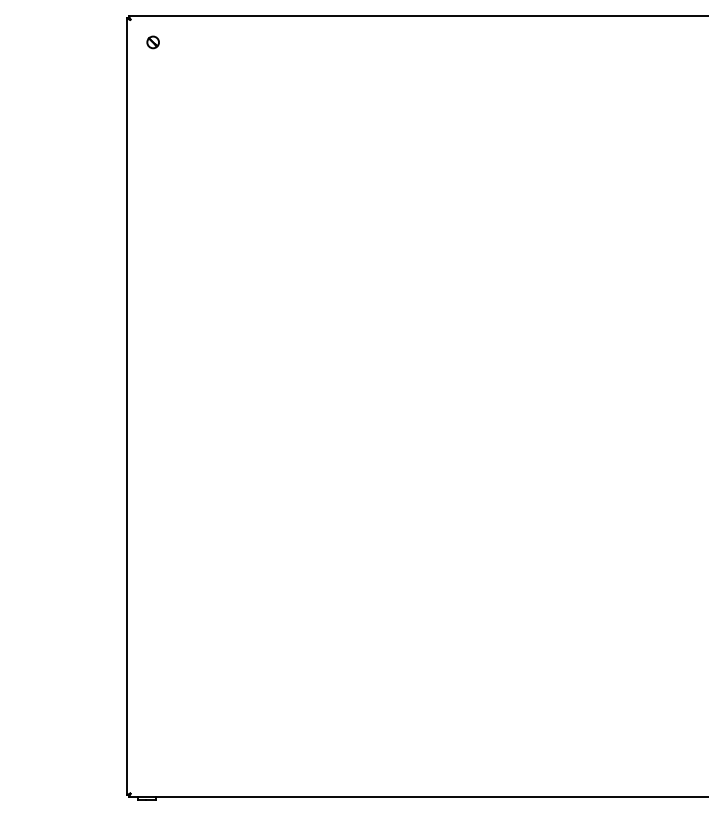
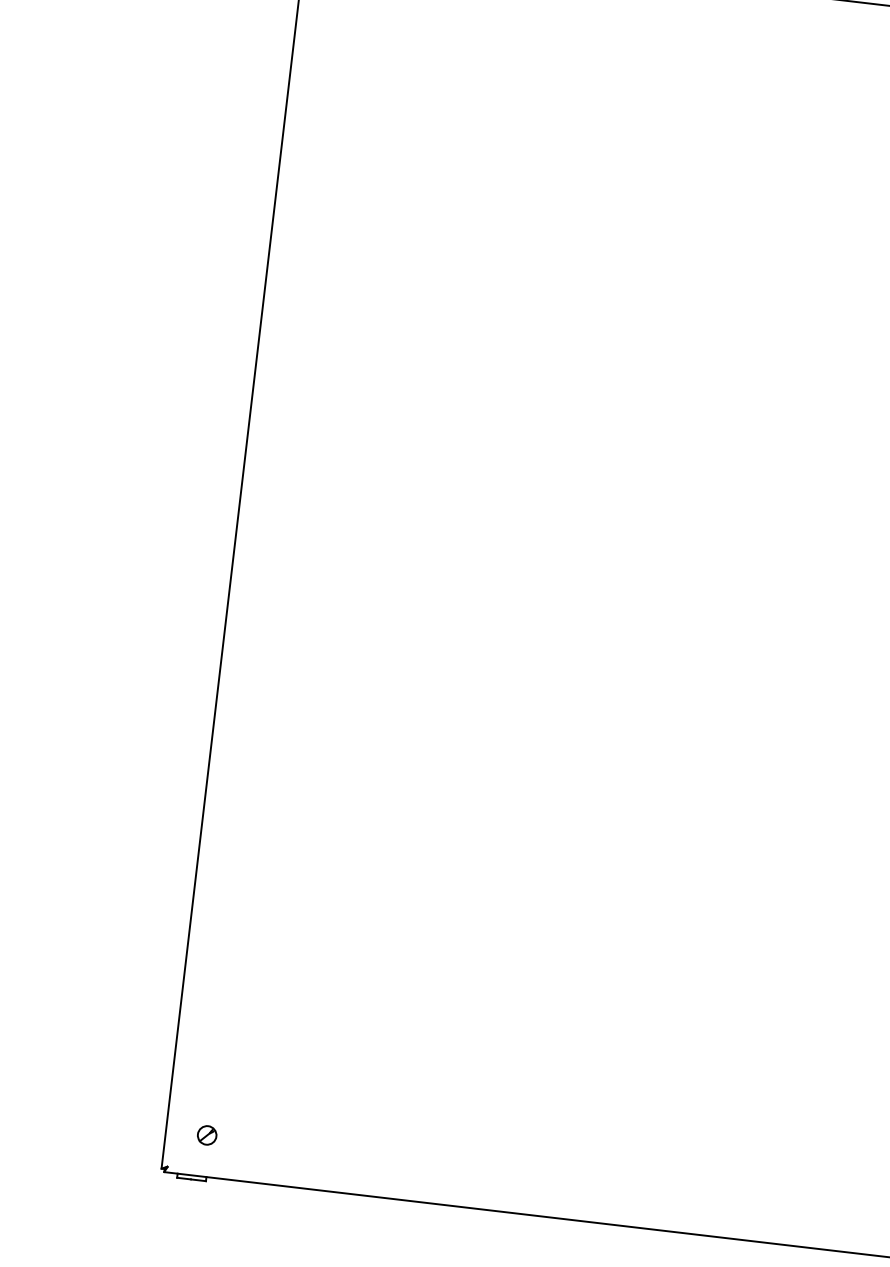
part: (152, 770) -> (206, 1134), added

